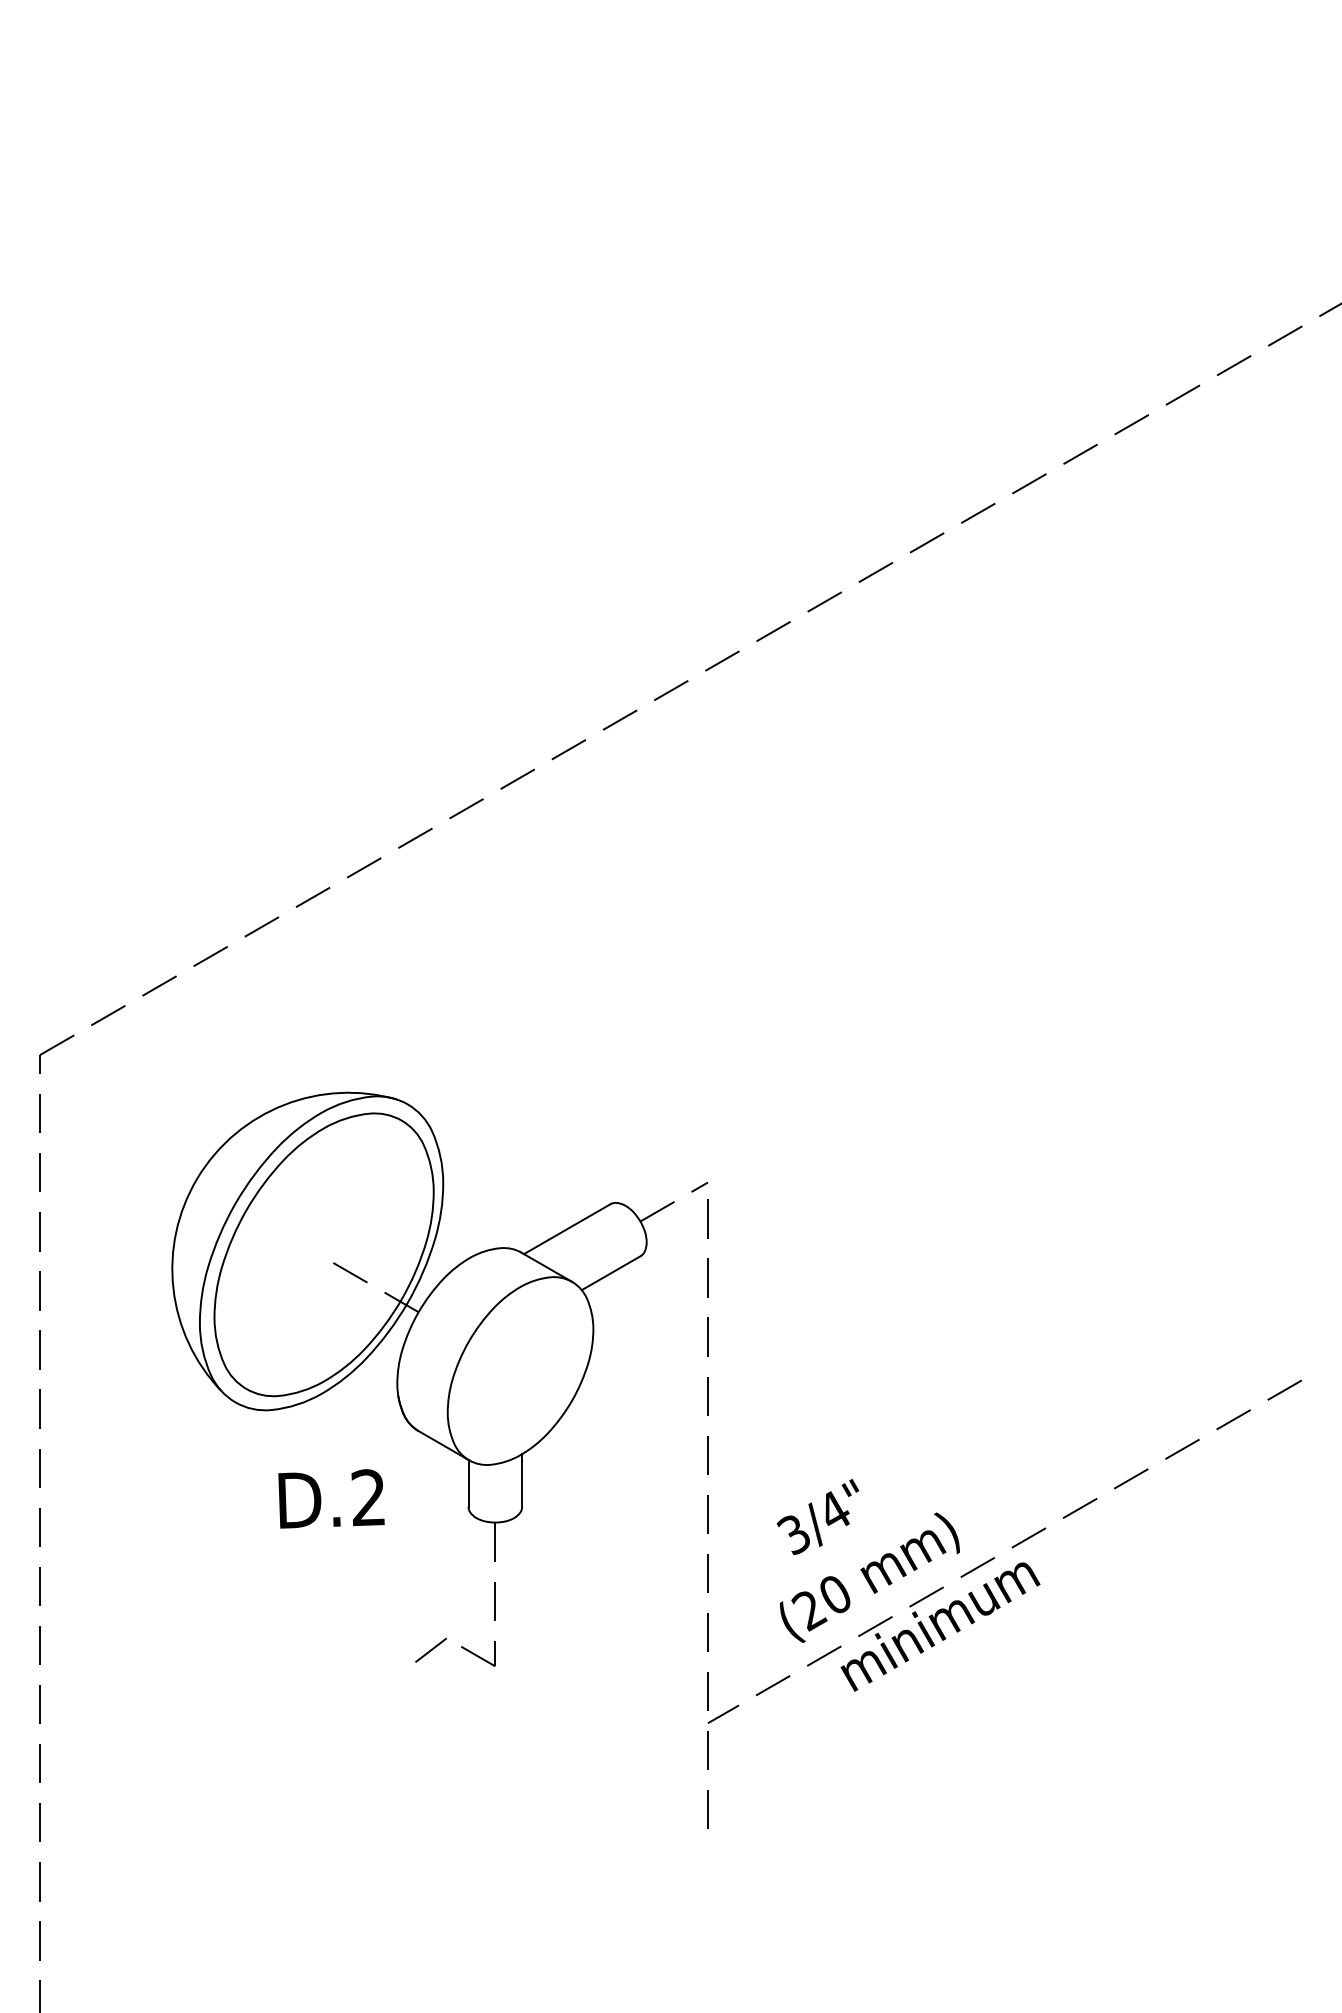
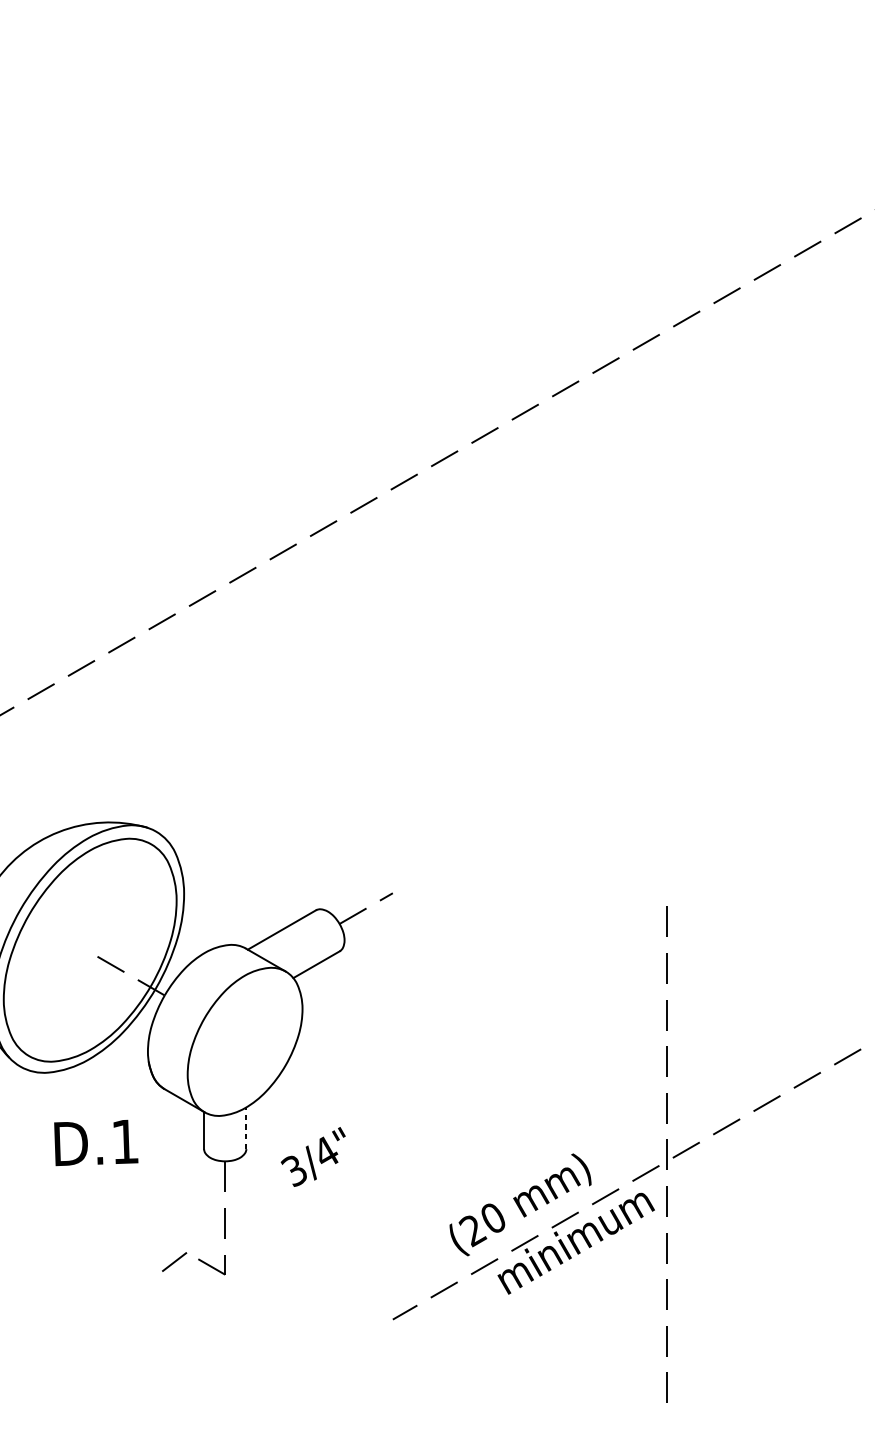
line: (522, 1480) -> (246, 1128), solid -> dashed
text: (368, 1497) -> (125, 1141), D.2 -> D.1
line: (707, 1513) -> (666, 1154), moved
text: (817, 1516) -> (312, 1156), moved

